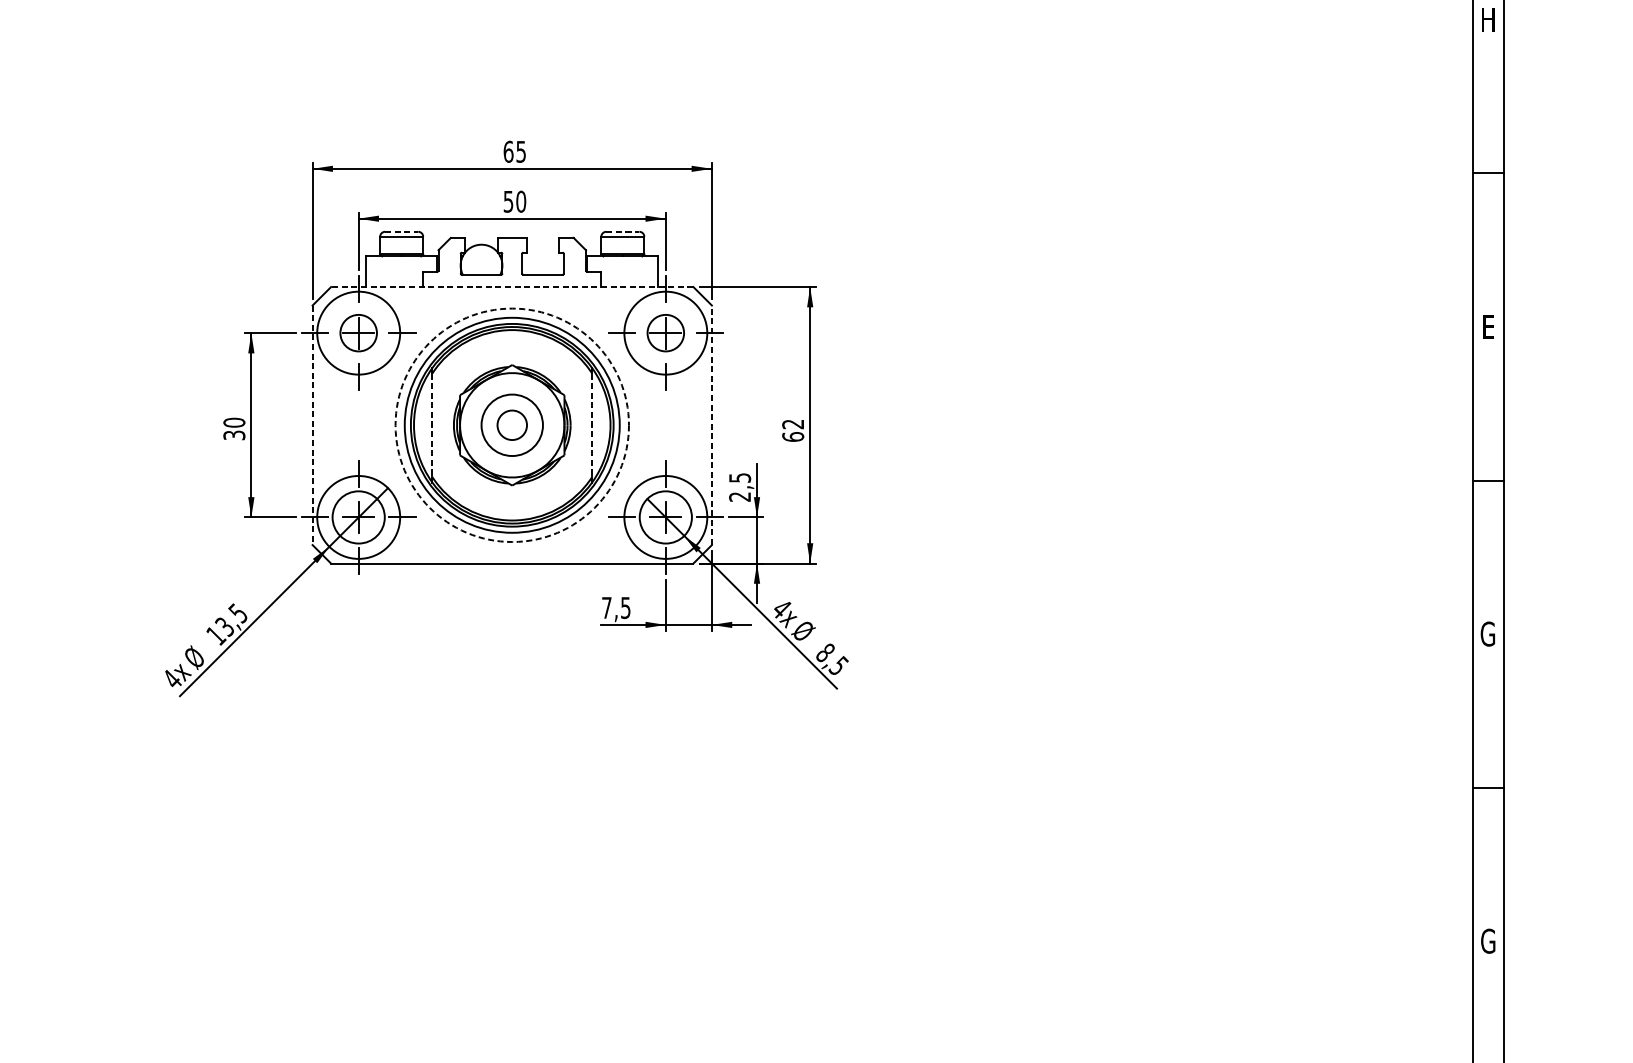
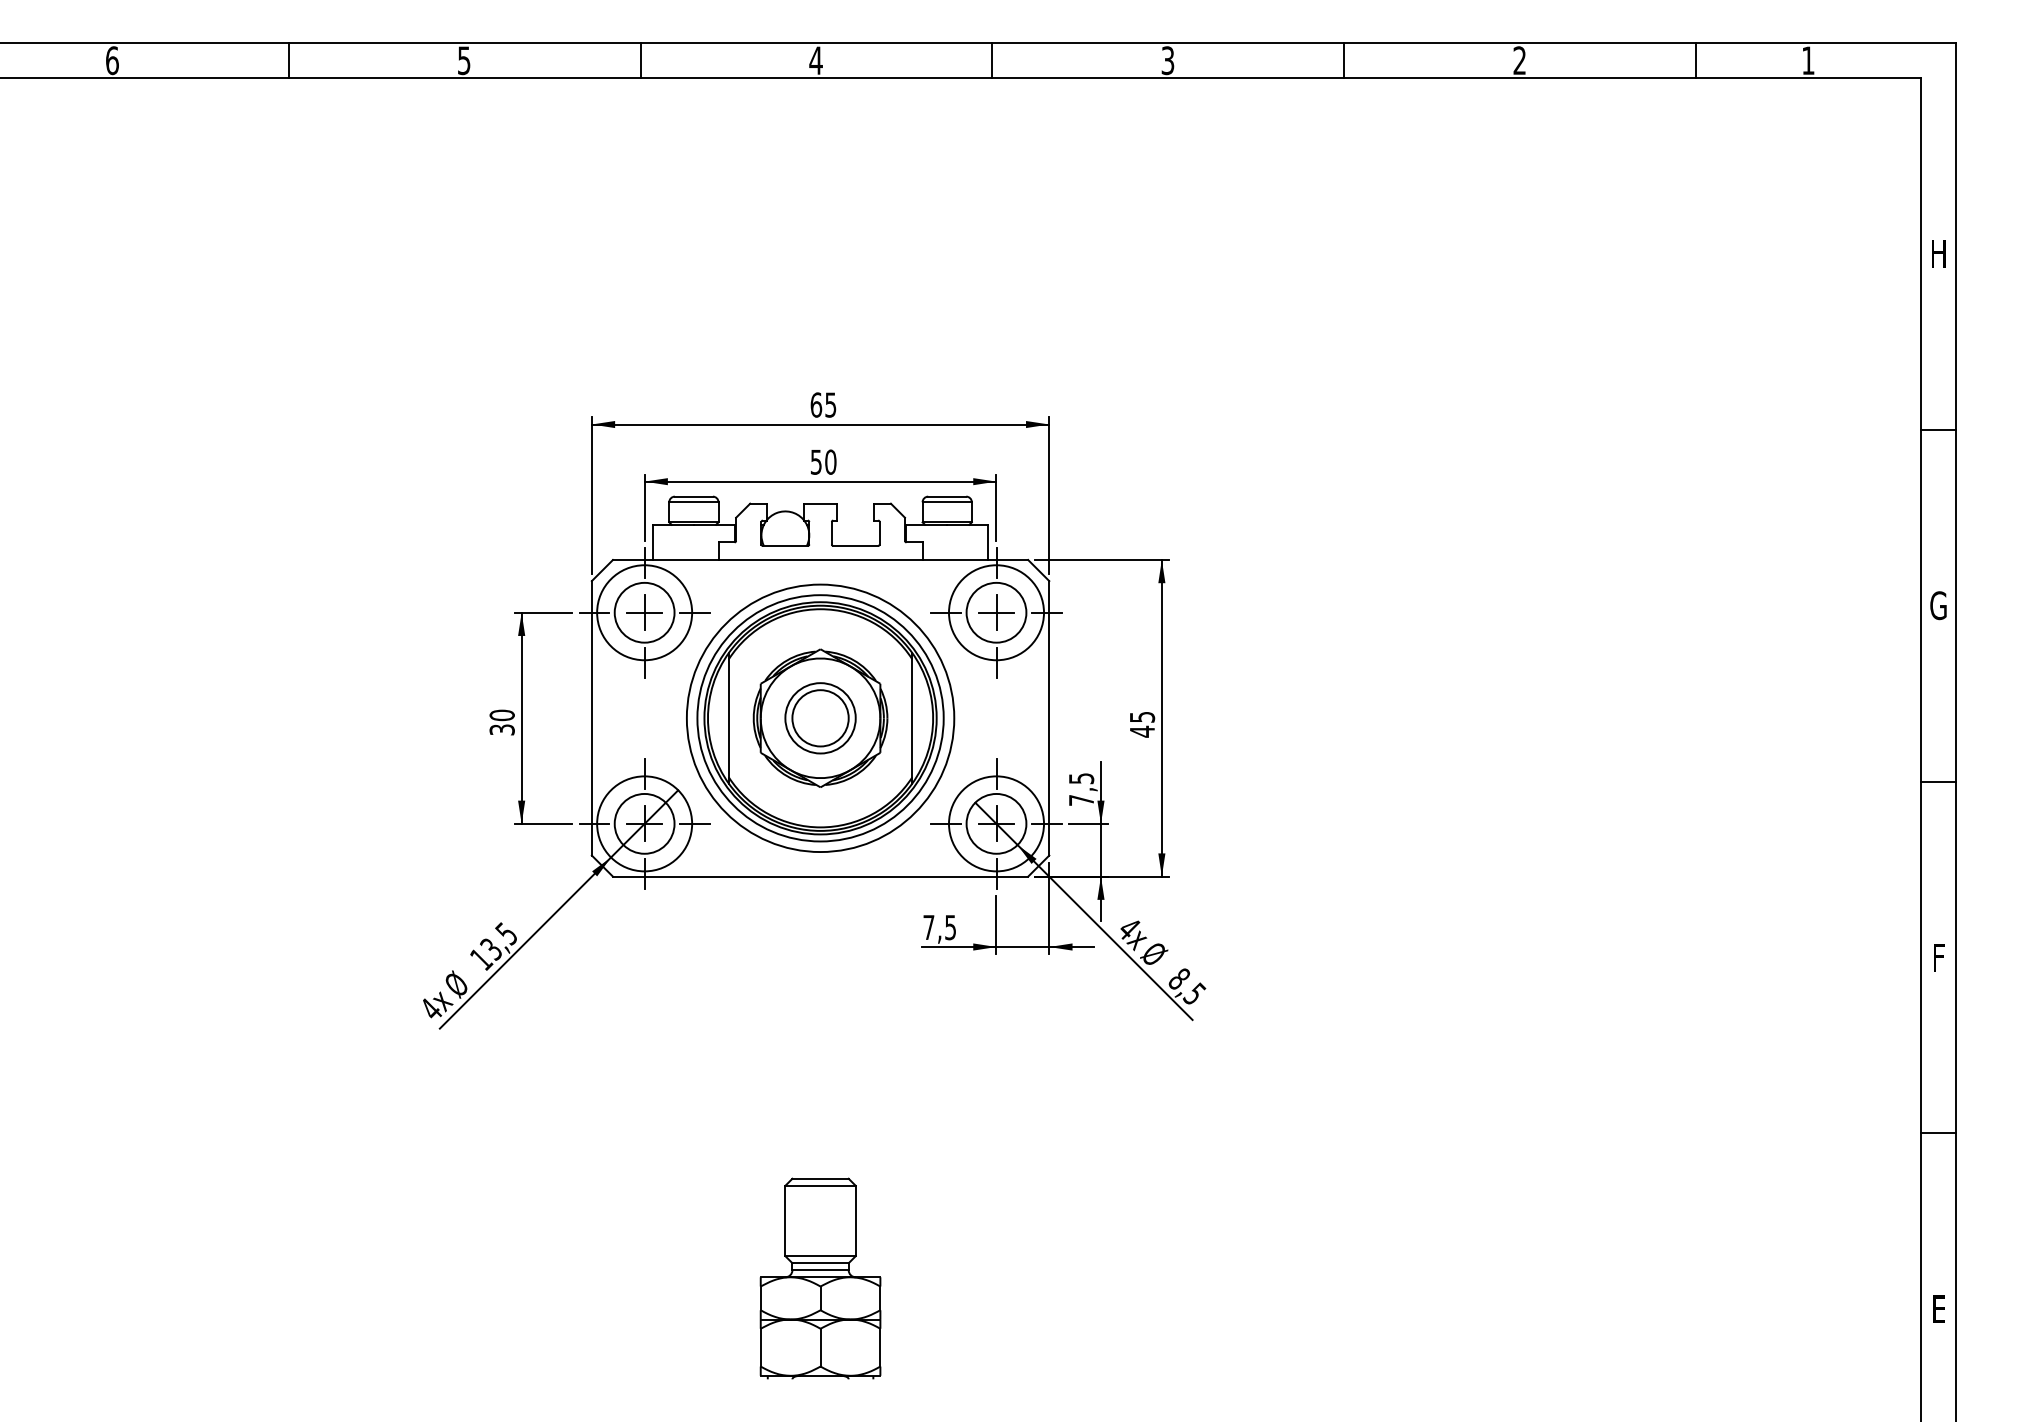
line: (402, 231) -> (694, 496), dashed -> solid
line: (623, 231) -> (947, 496), dashed -> solid
line: (512, 286) -> (820, 559), dashed -> solid
text: (1488, 326) -> (1938, 605), E -> G
circle: (358, 332) -> (644, 612), size x1.43
circle: (665, 332) -> (996, 612), size x1.43
line: (712, 424) -> (1049, 717), dashed -> solid
line: (312, 425) -> (591, 718), dashed -> solid
line: (432, 425) -> (729, 718), dashed -> solid
circle: (512, 425) -> (820, 718), dashed -> solid
circle: (512, 425) -> (820, 718), size x1.67
line: (592, 425) -> (912, 718), dashed -> solid
text: (793, 430) -> (1142, 724), 62 -> 45
text: (739, 497) -> (1080, 800), 2,5 -> 7,5
text: (1488, 634) -> (1938, 957), G -> F
part: (512, 914) -> (820, 1278), added
text: (1488, 941) -> (1938, 1309), G -> E

